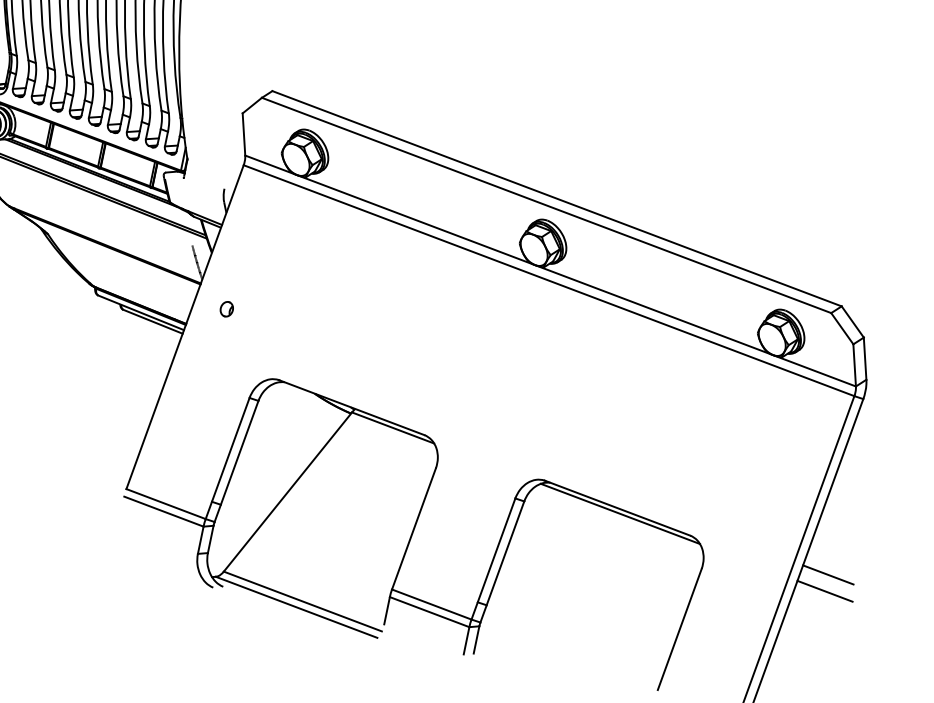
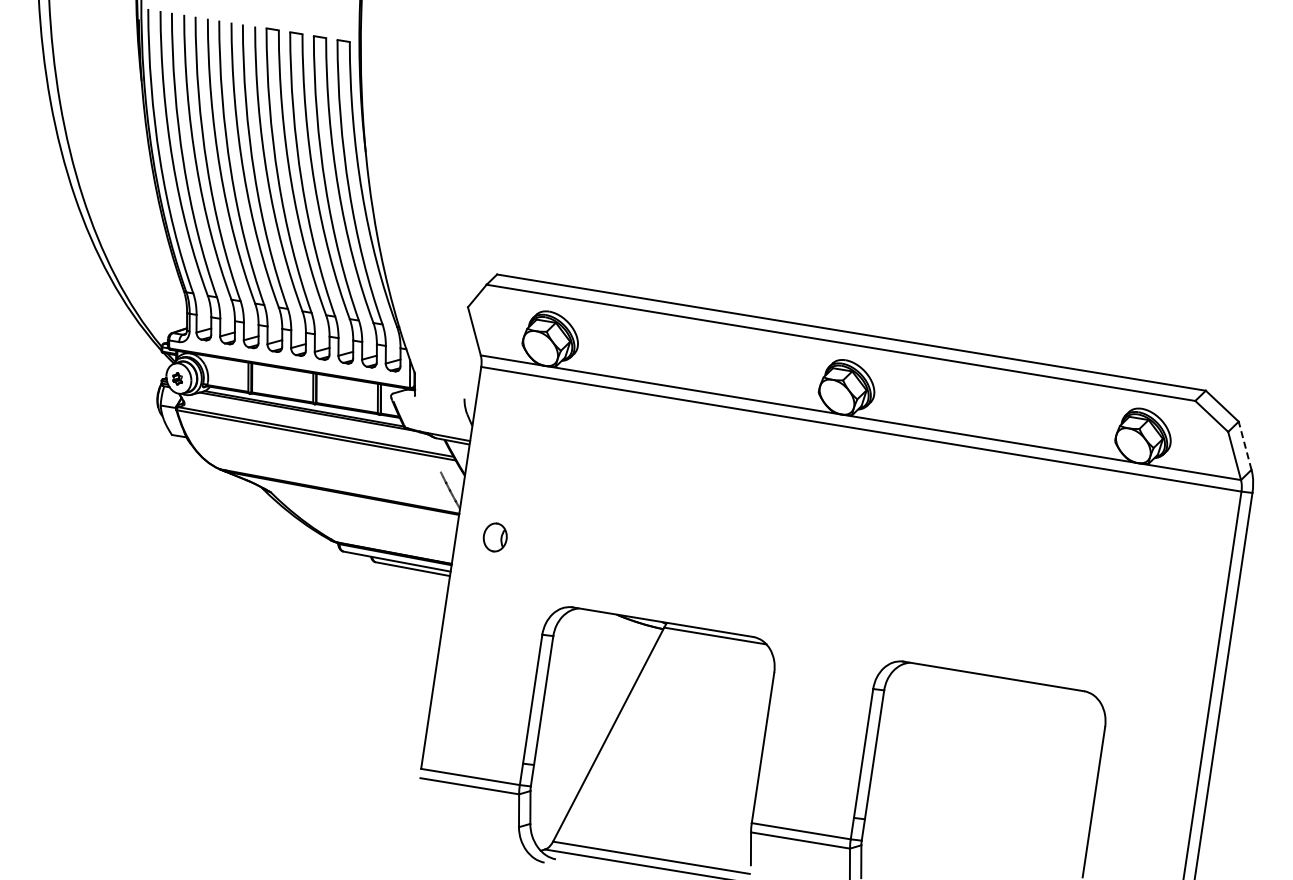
part: (226, 309) -> (495, 537), size x1.6
line: (865, 358) -> (1245, 445), solid -> dashed
line: (620, 514) -> (998, 682), removed
line: (827, 574) -> (1252, 704), removed
line: (824, 590) -> (1252, 723), removed

